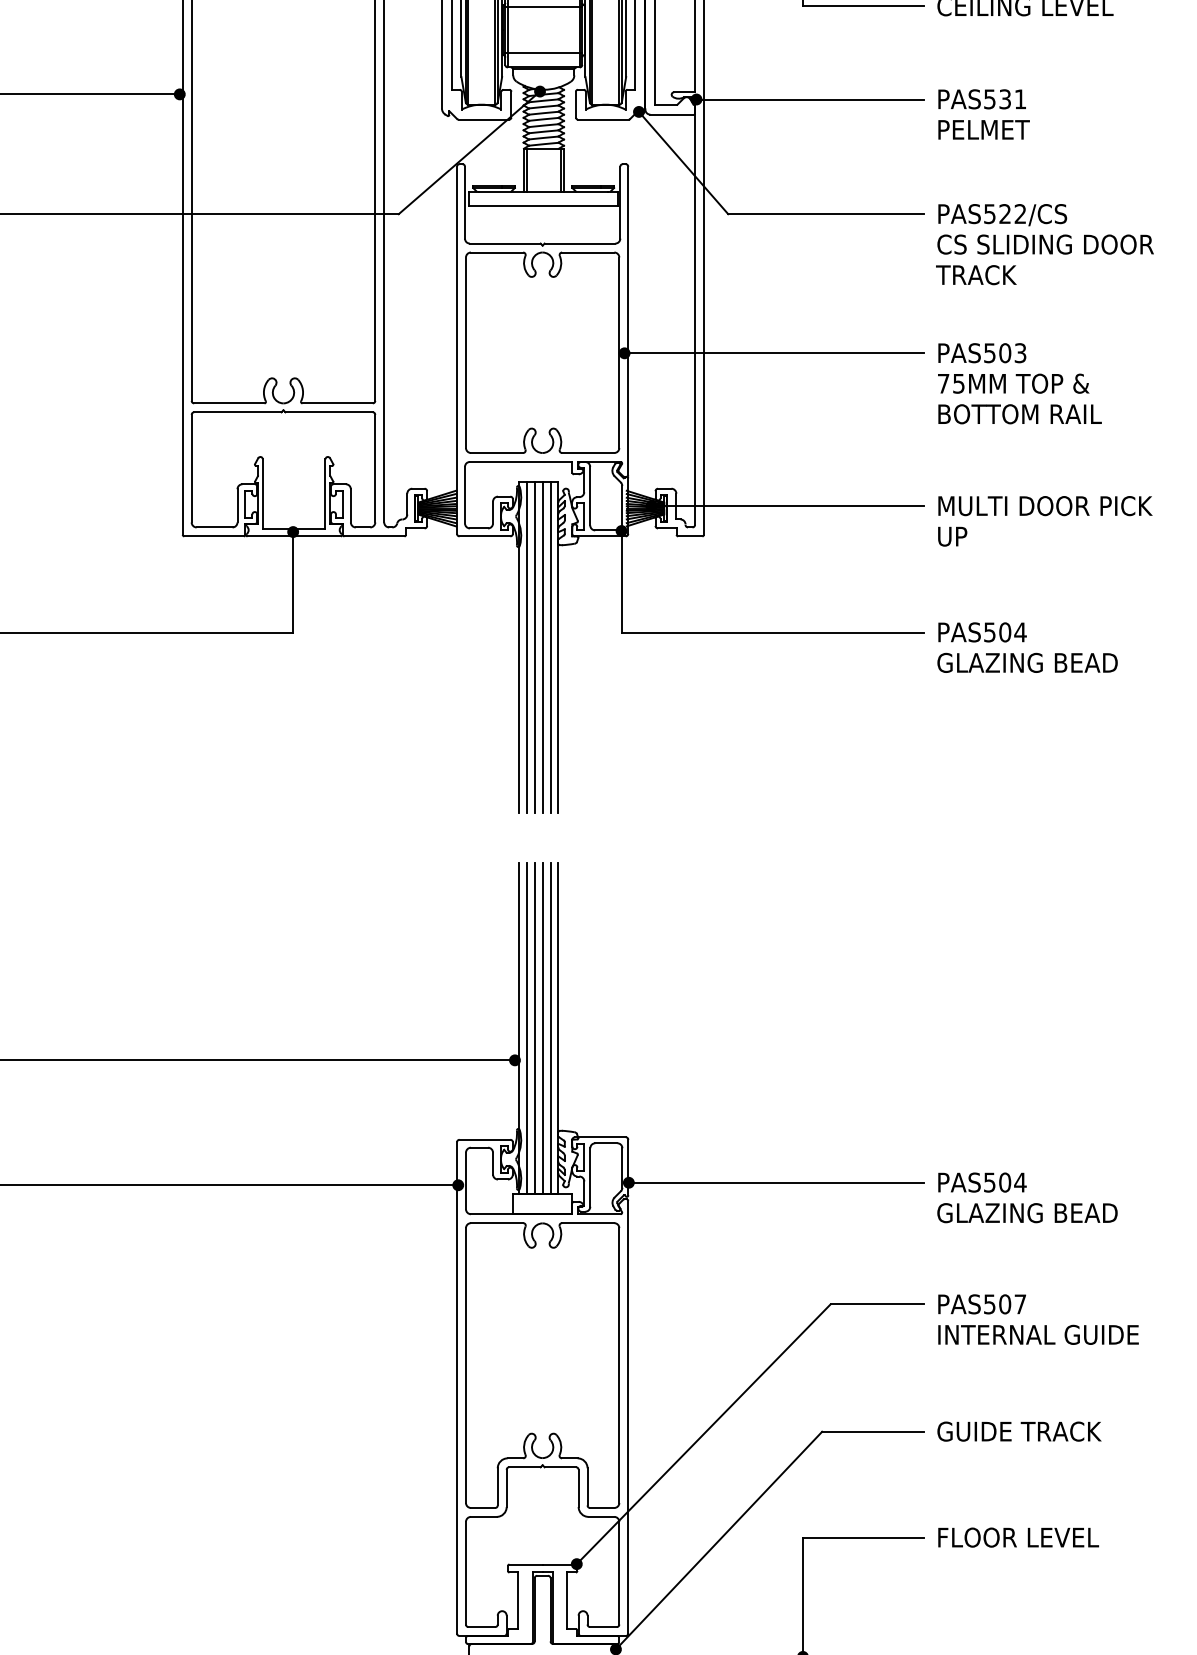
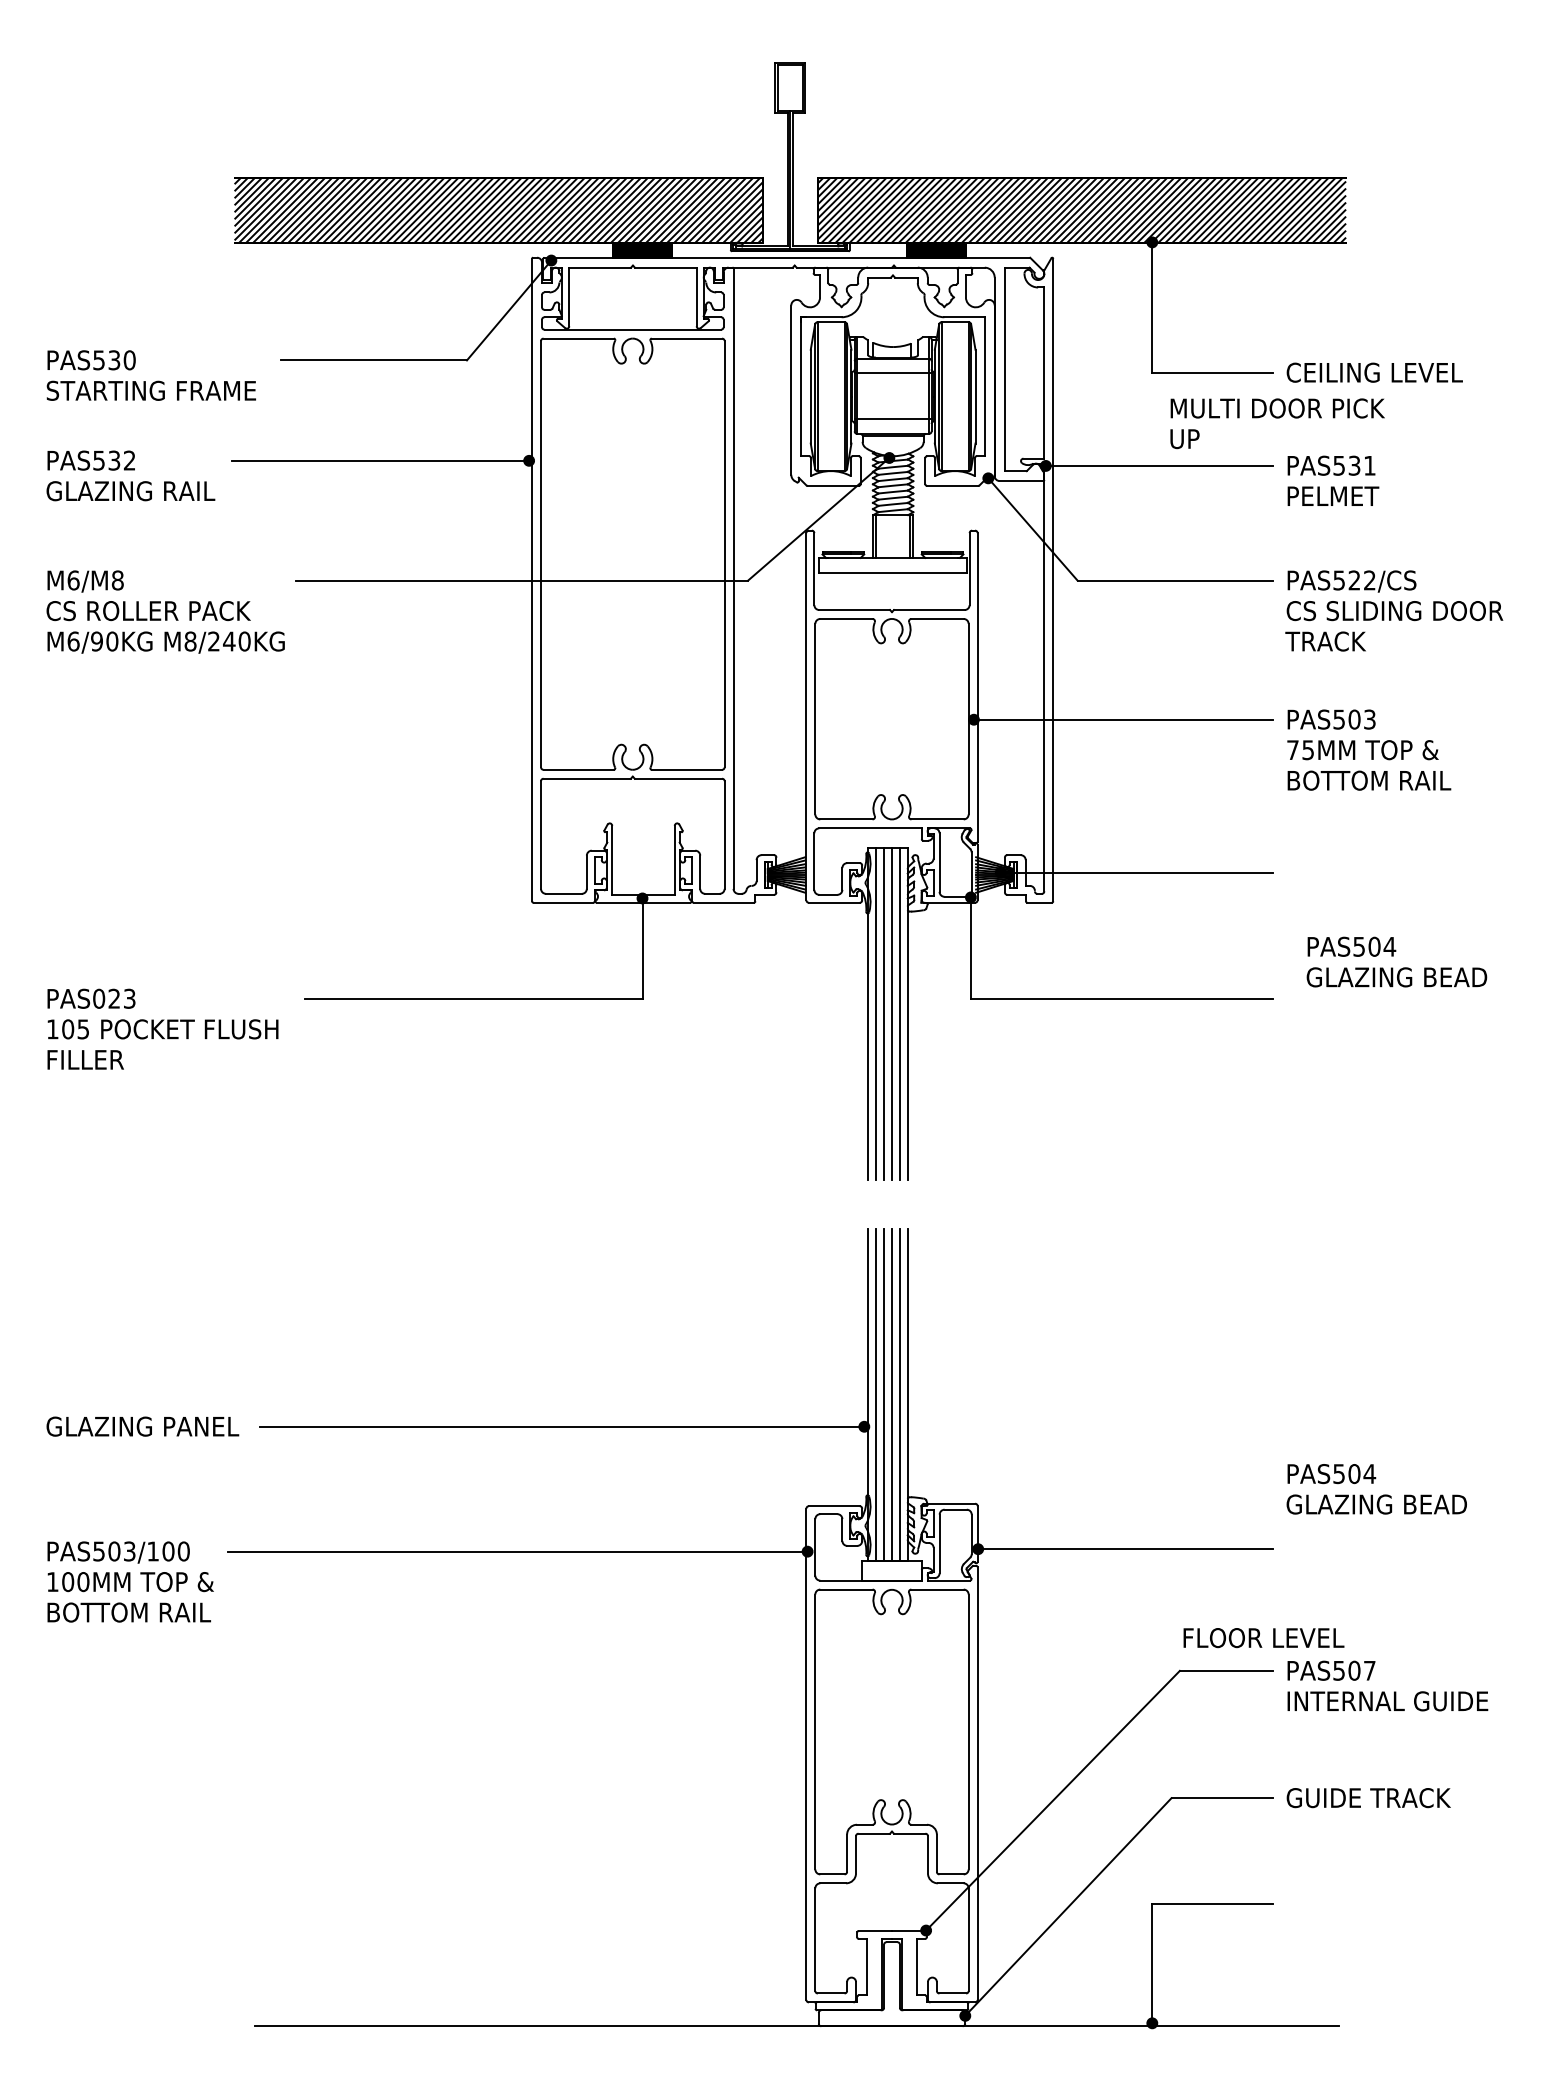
text: (1045, 521) -> (1277, 423), moved
text: (1027, 647) -> (1396, 961), moved
text: (1027, 1198) -> (1376, 1489), moved
text: (1018, 1538) -> (1263, 1638), moved

